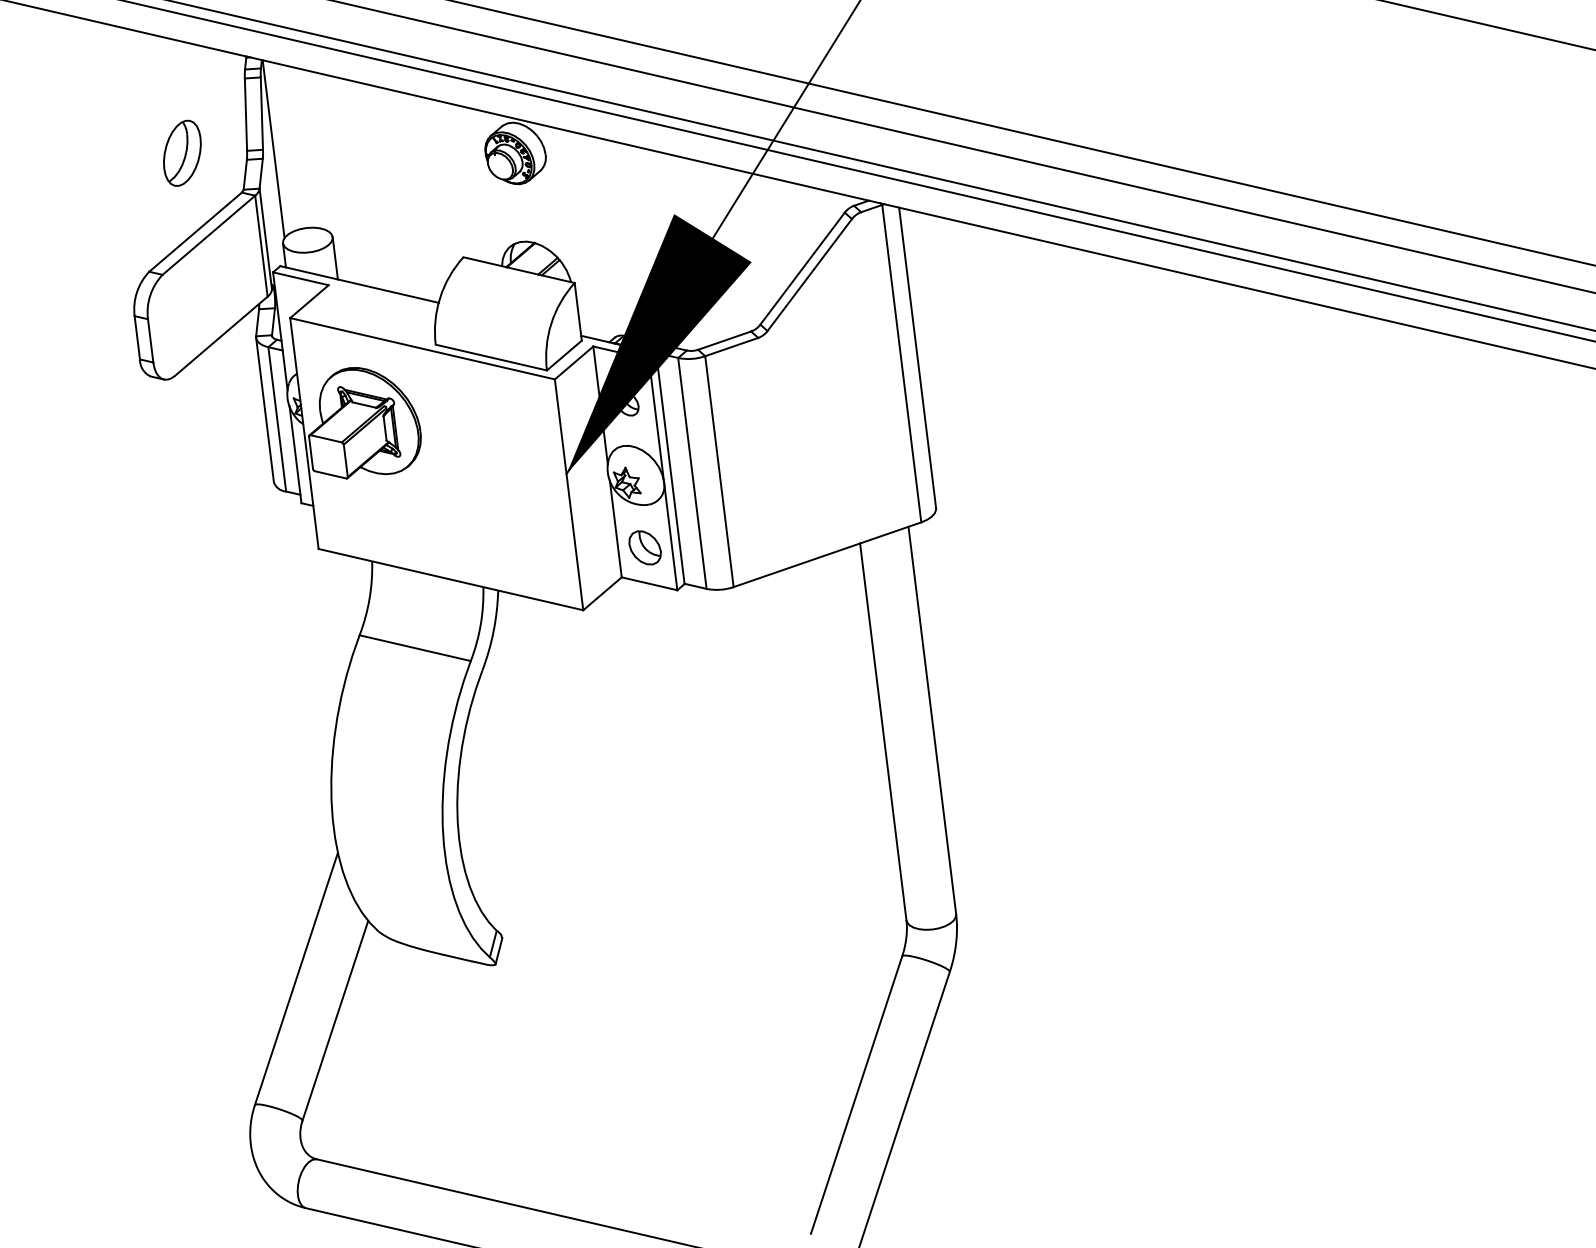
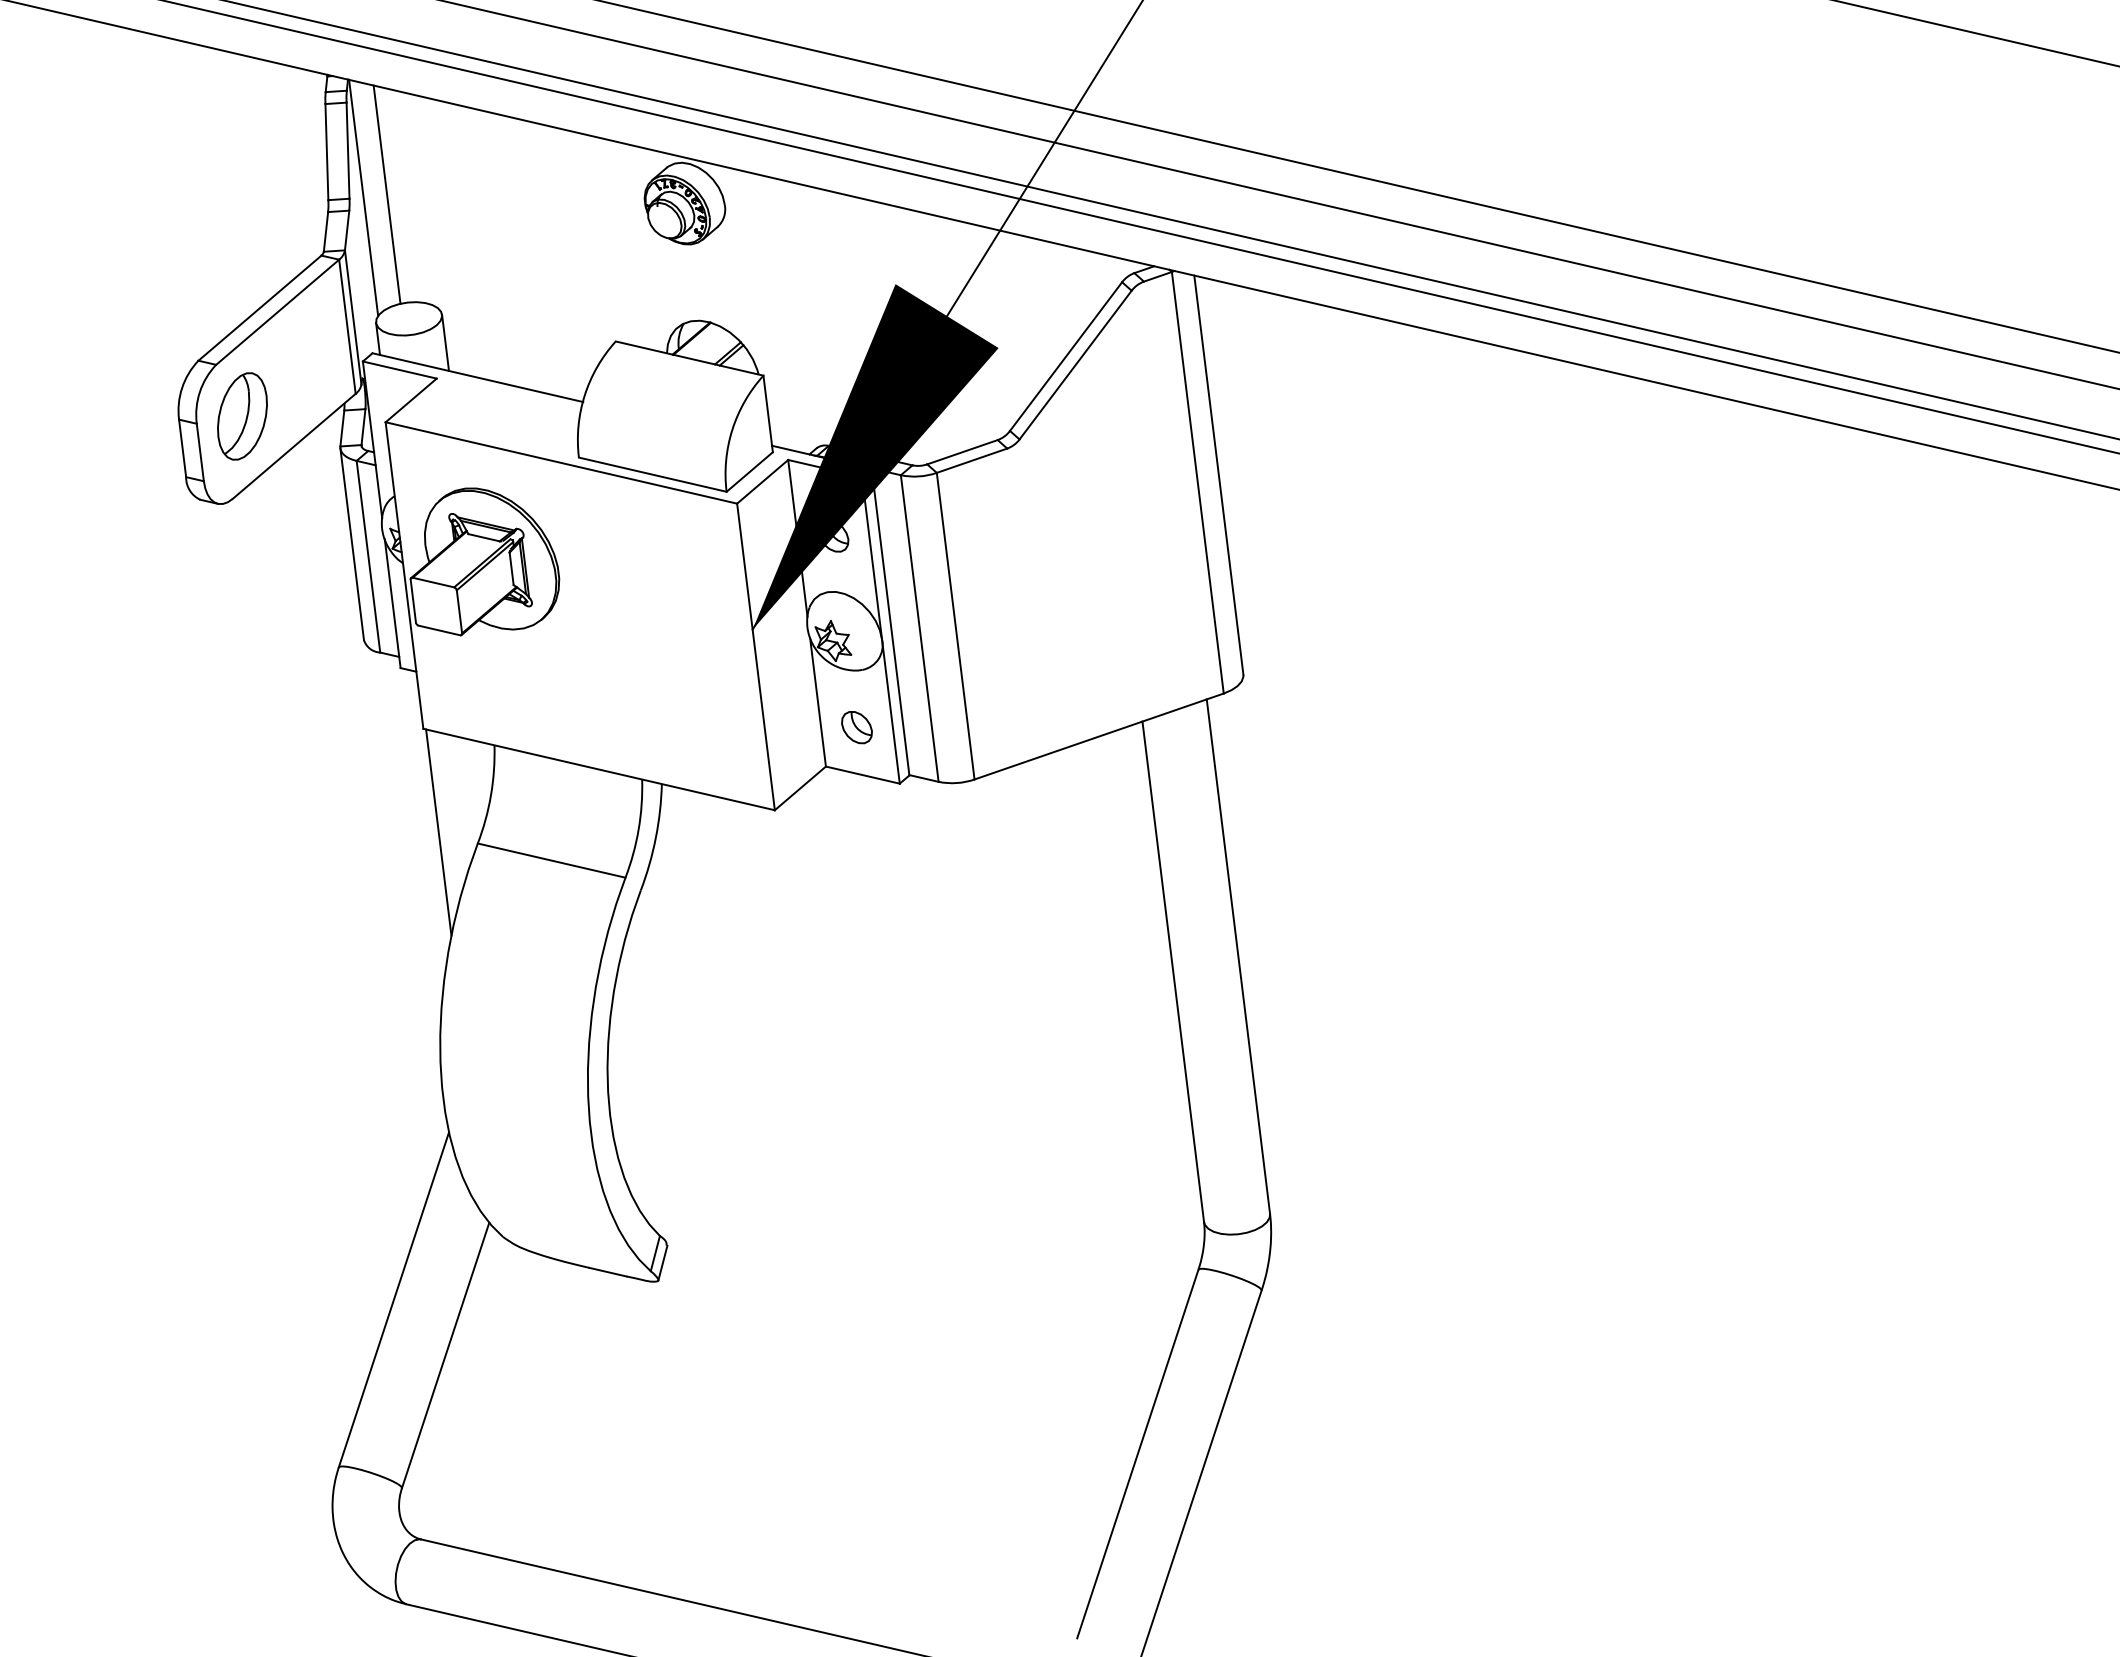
line: (290, 146) -> (386, 194), added
part: (182, 153) -> (242, 416), moved
part: (644, 547) -> (856, 727), size x0.71
line: (330, 627) -> (438, 832), added

